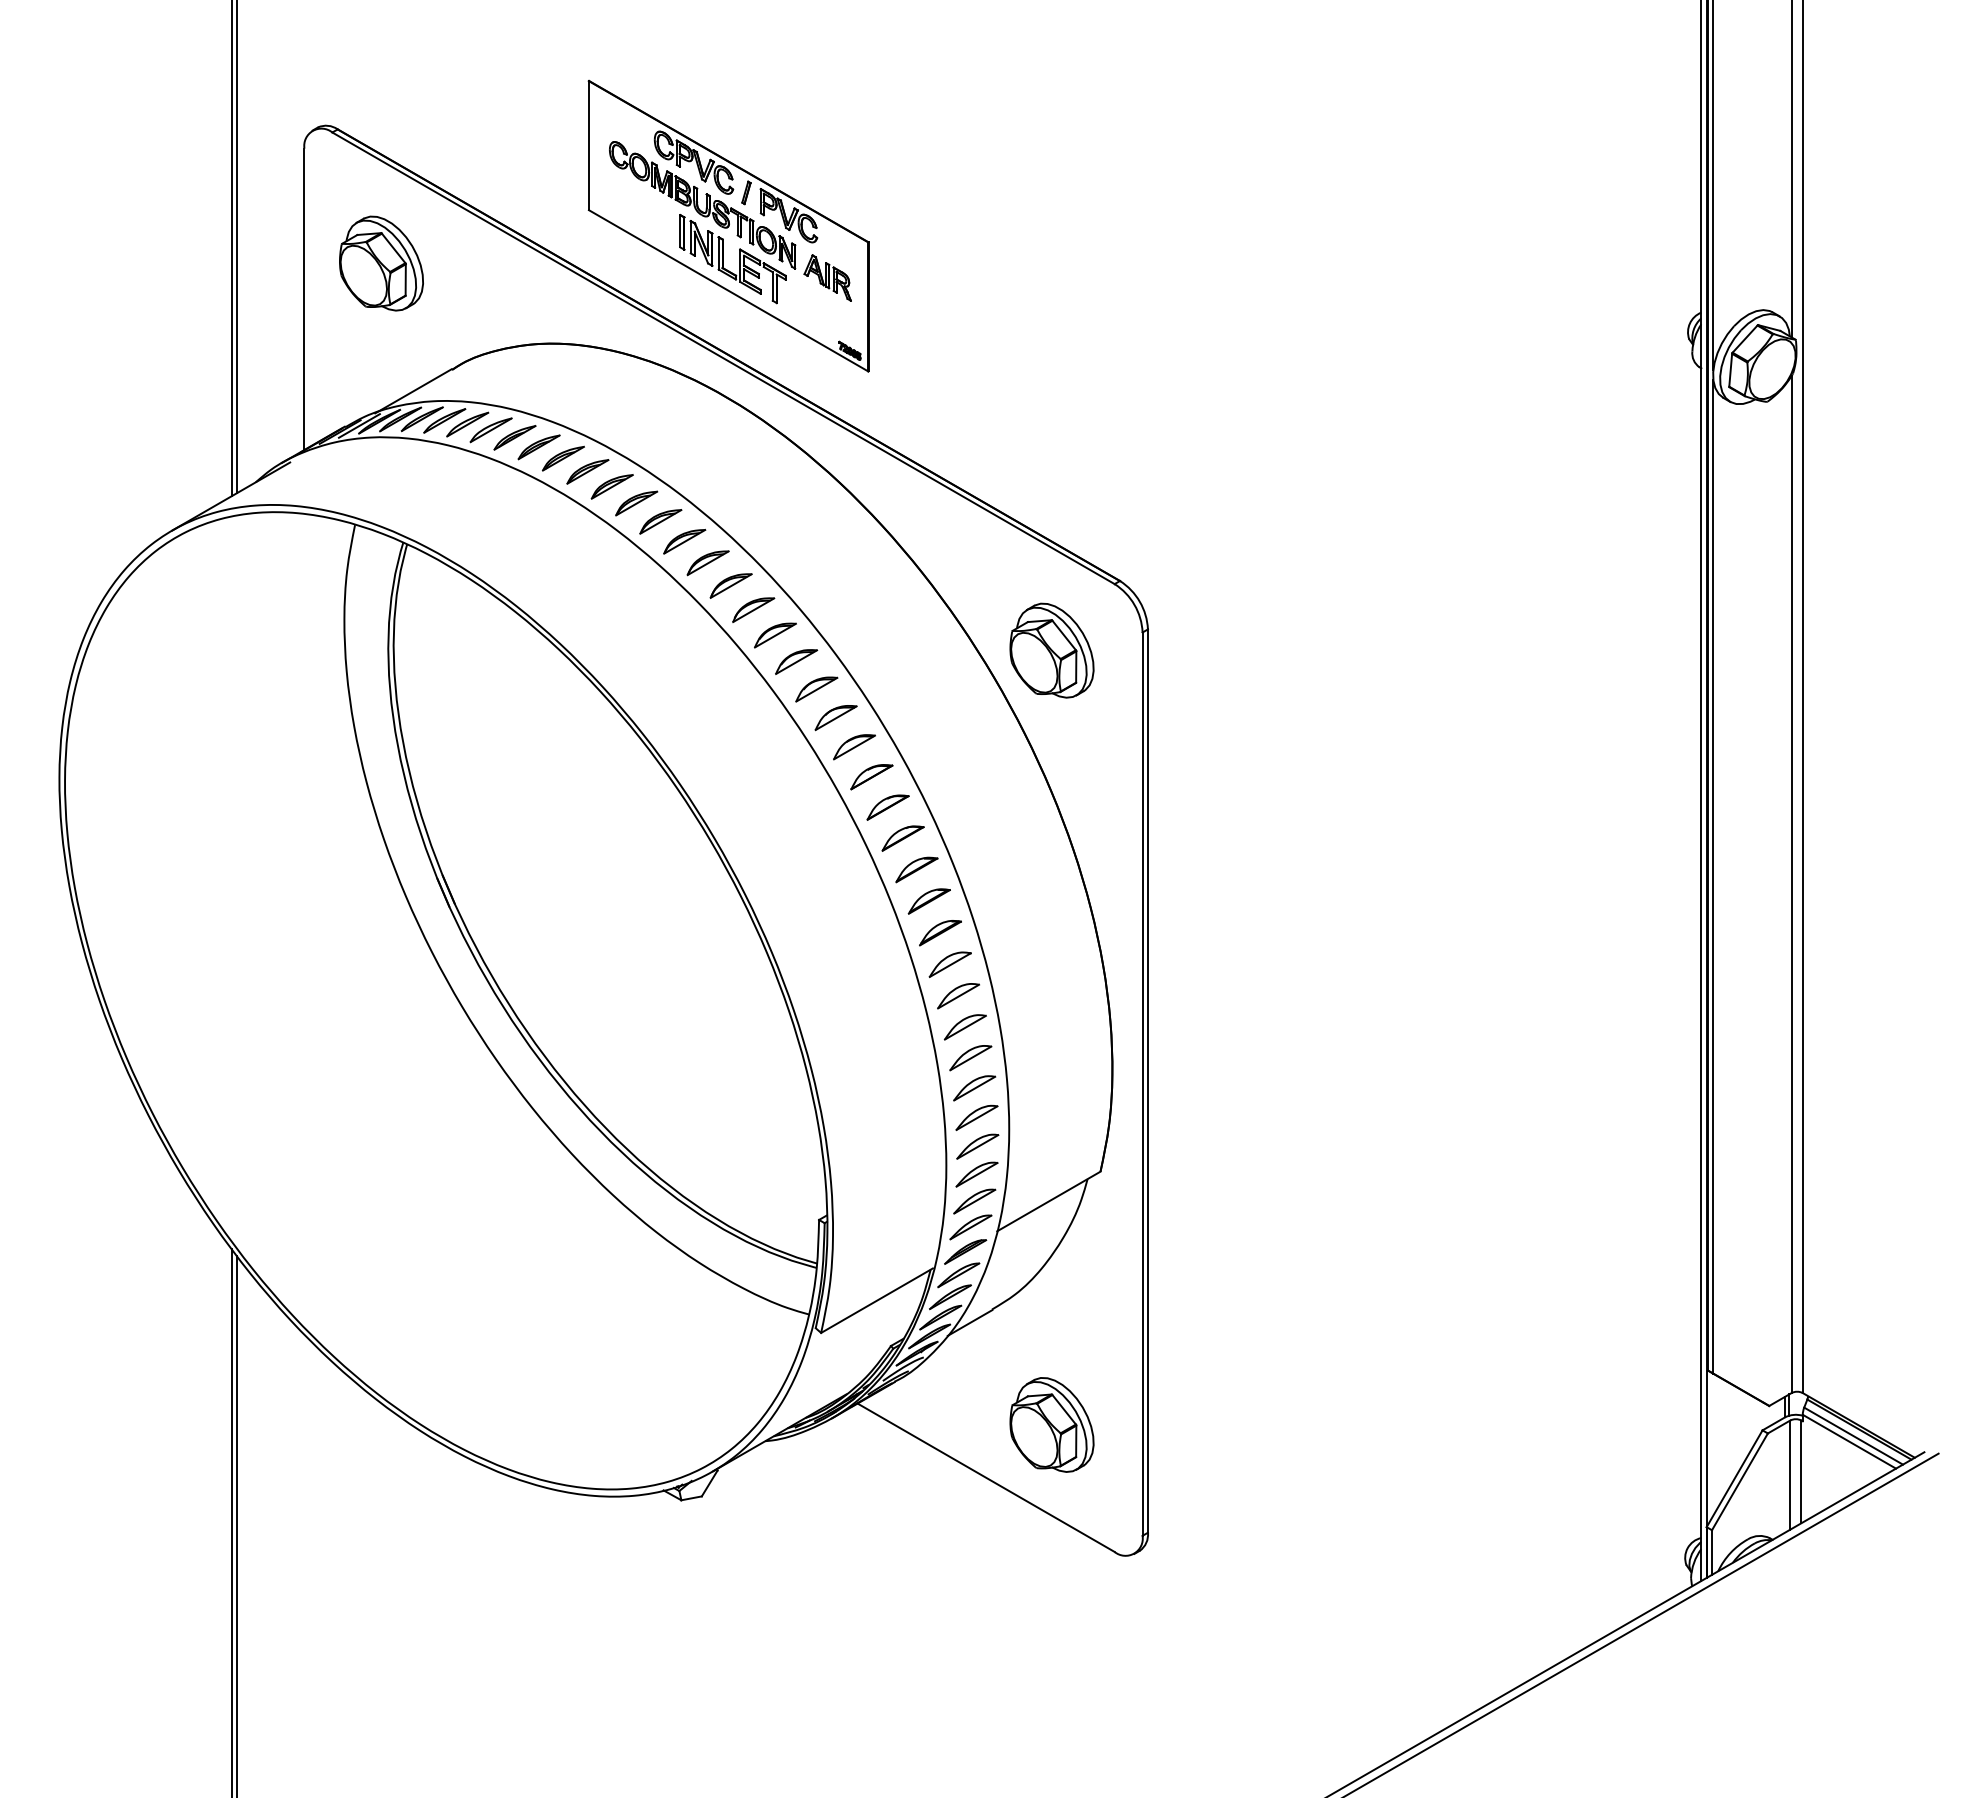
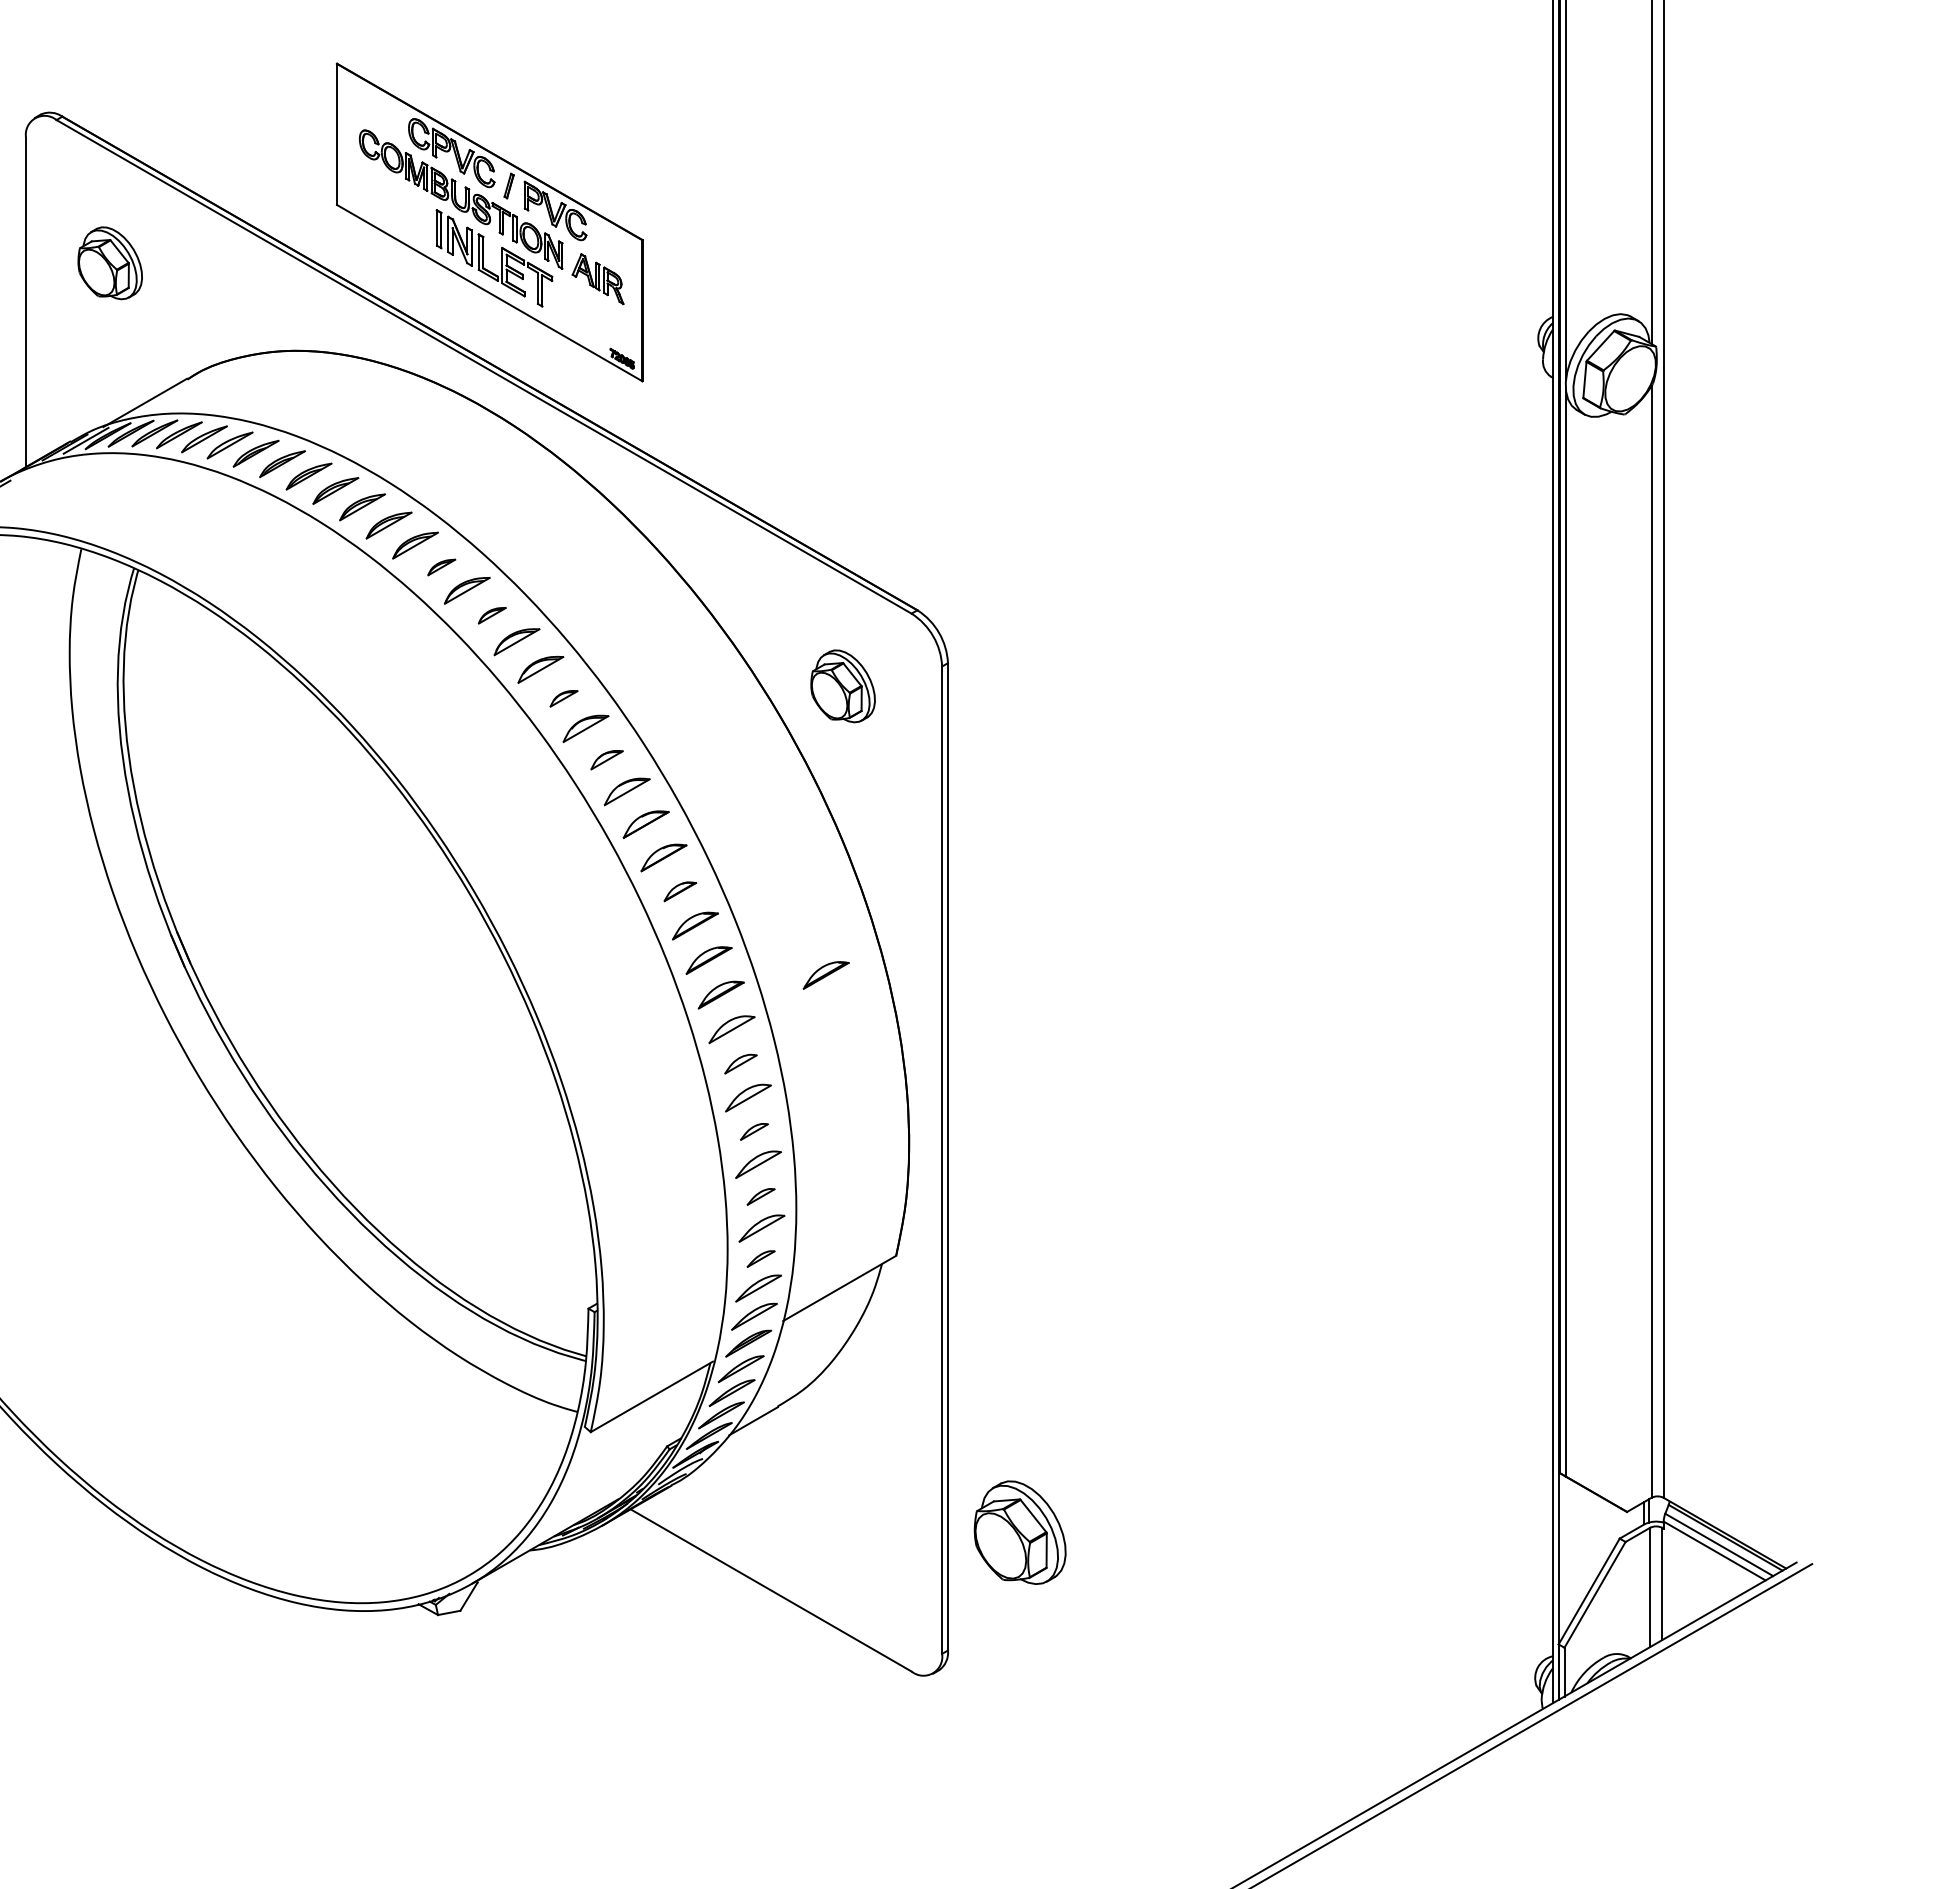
part: (381, 263) -> (110, 263), size x0.7
part: (684, 541) -> (441, 567), size x0.6
part: (730, 585) -> (491, 615), size x0.6
part: (1051, 650) -> (842, 686), size x0.7
part: (796, 661) -> (563, 698), size x0.6
part: (835, 718) -> (606, 760), size x0.7
part: (902, 838) -> (679, 891), size x0.7
part: (1036, 915) -> (826, 975), added
part: (958, 996) -> (740, 1064), size x0.7
part: (970, 1058) -> (754, 1132), size x0.6
part: (976, 1117) -> (760, 1196), size x0.6
part: (976, 1174) -> (760, 1258), size x0.6
part: (1051, 1424) -> (1019, 1532), moved

